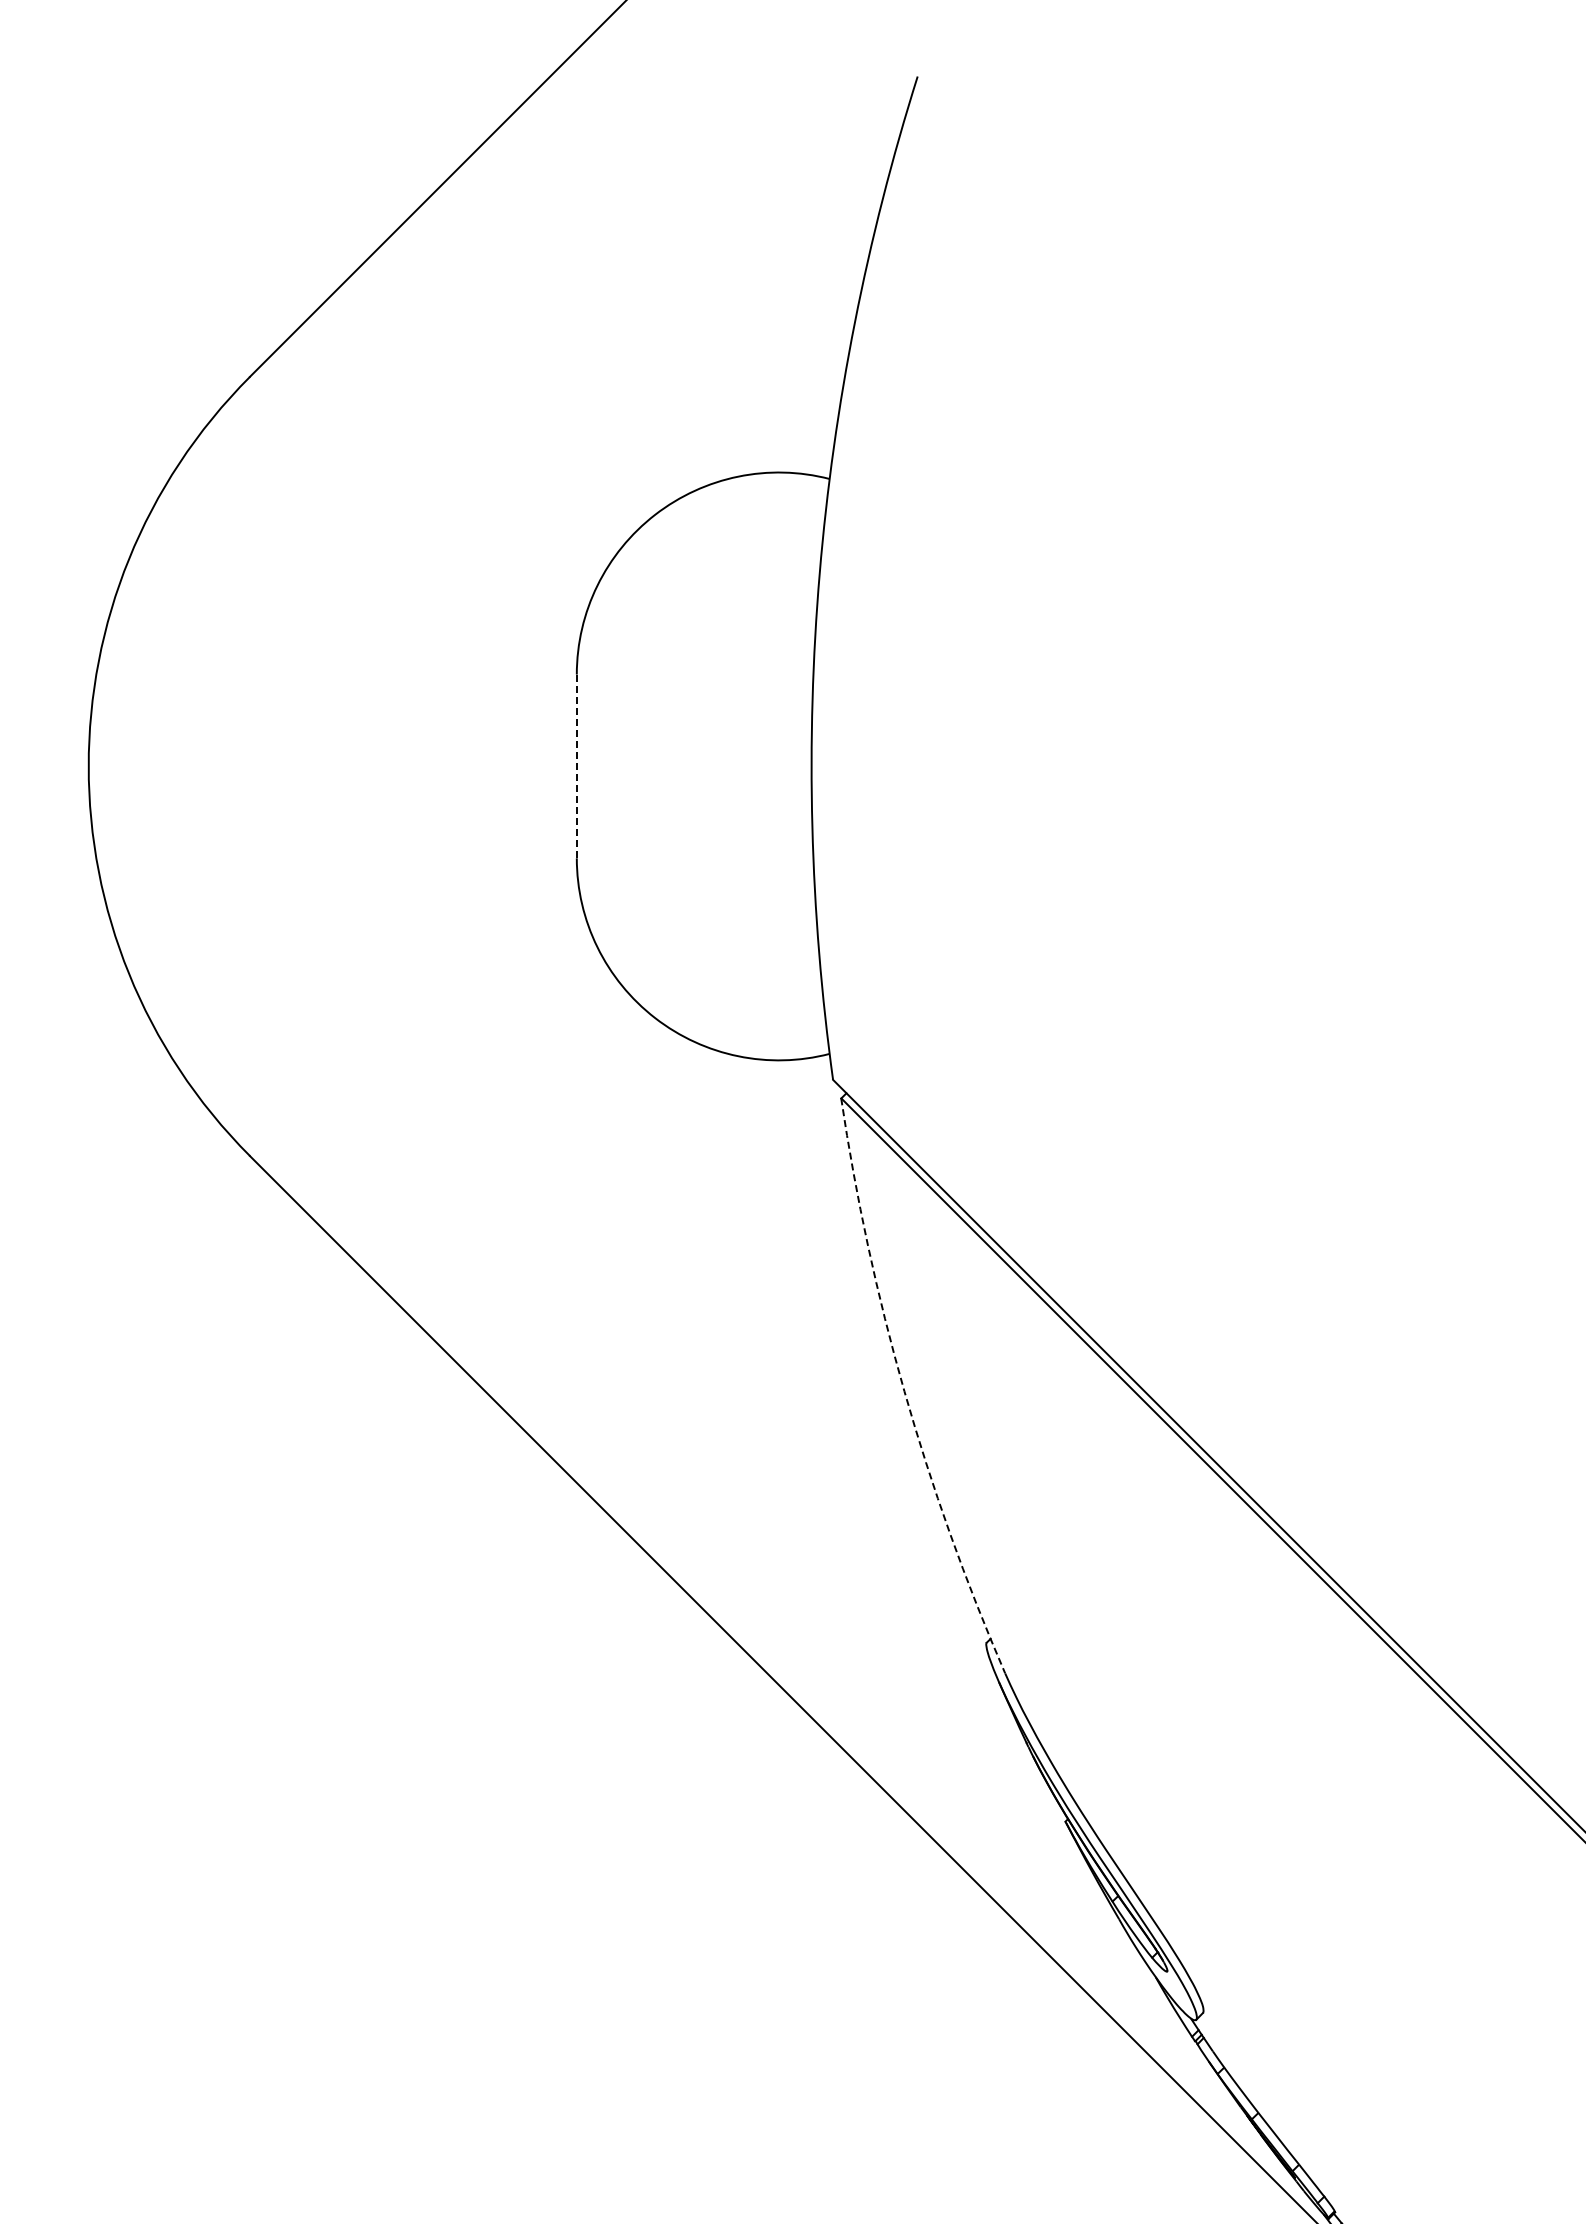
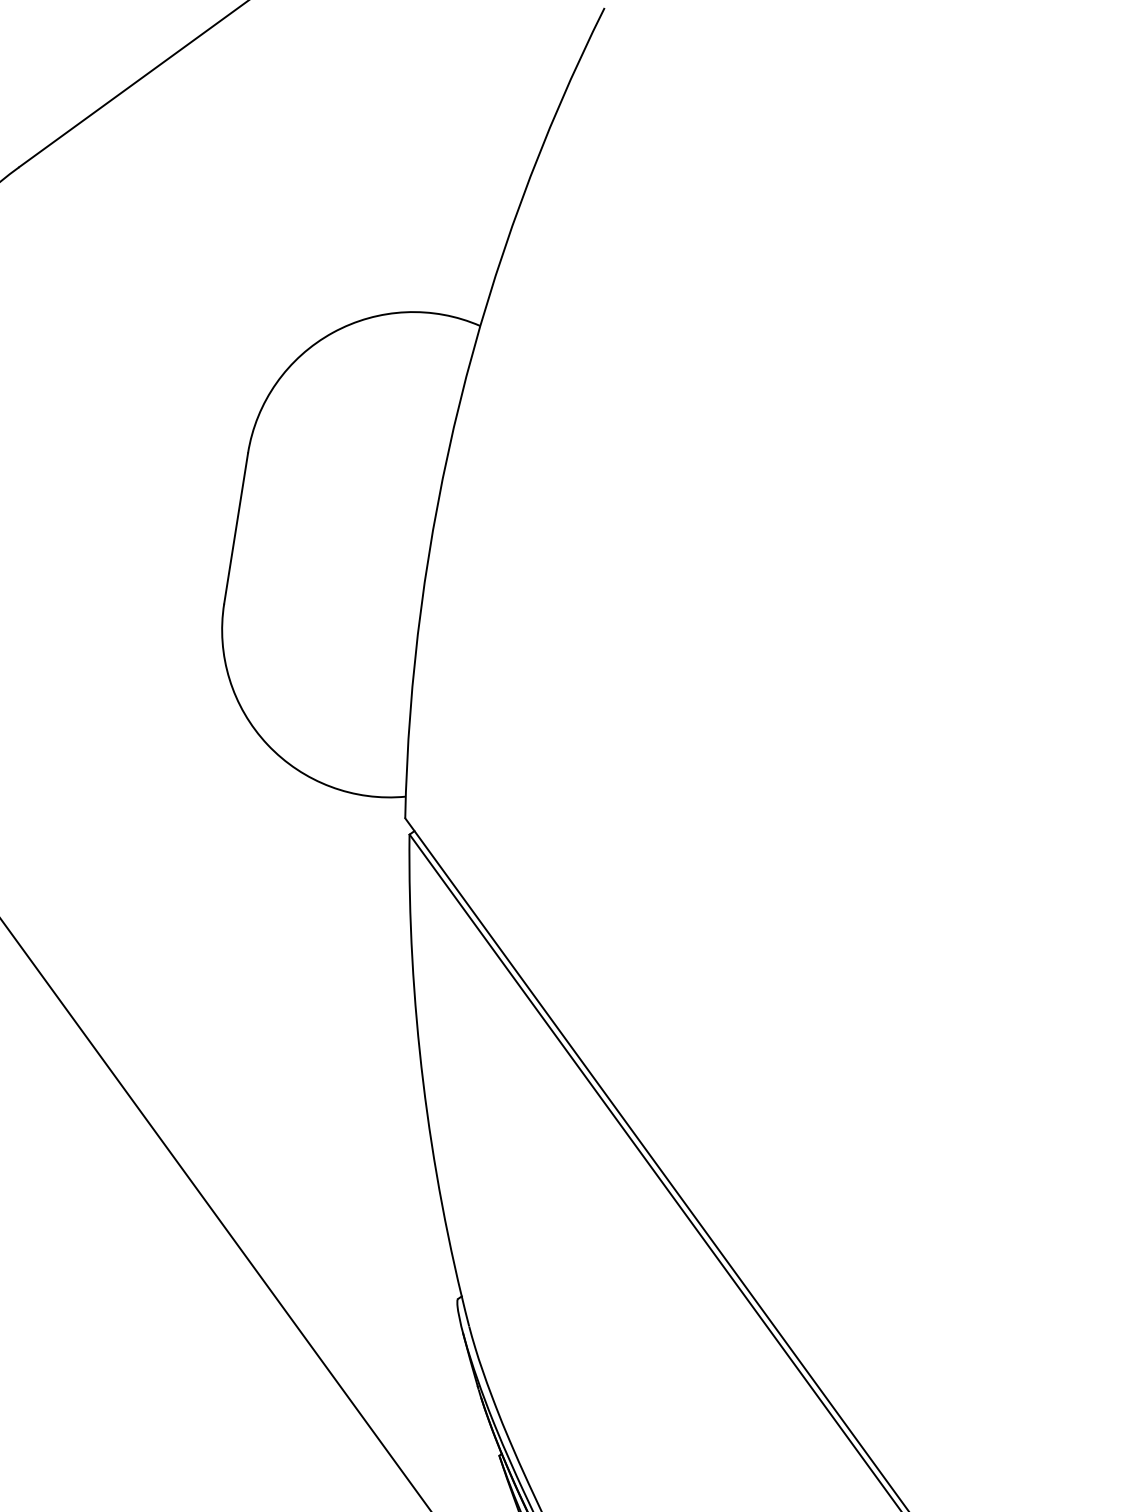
line: (576, 766) -> (235, 528), dashed -> solid
arc: (904, 1391) -> (423, 1082), dashed -> solid

